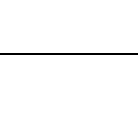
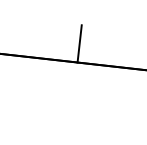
line: (53, 37) -> (80, 42), added

